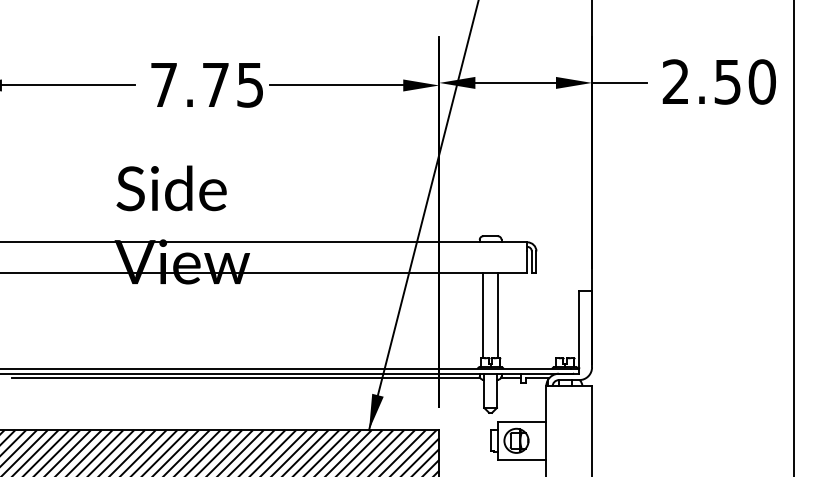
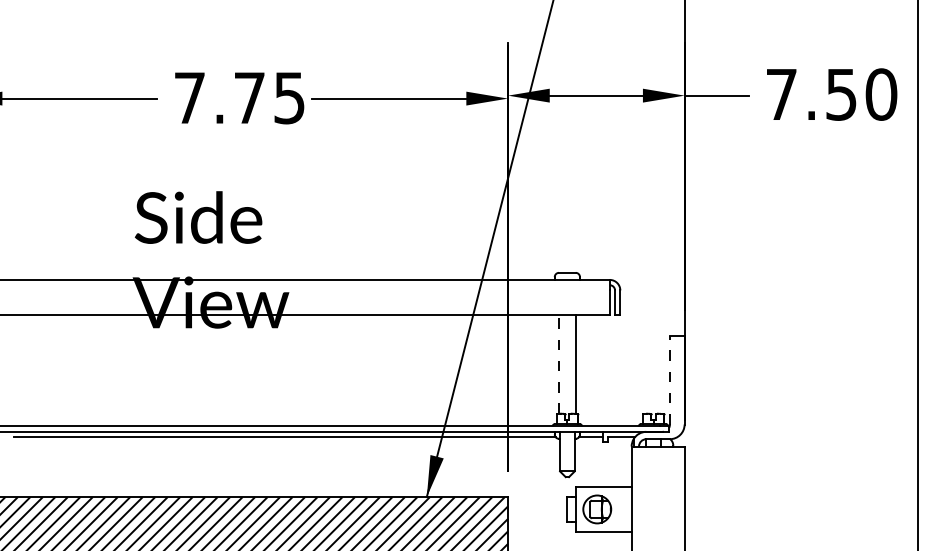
text: (675, 81) -> (781, 93), 2.50 -> 7.50
line: (482, 315) -> (558, 364), solid -> dashed
line: (578, 329) -> (669, 380), solid -> dashed

